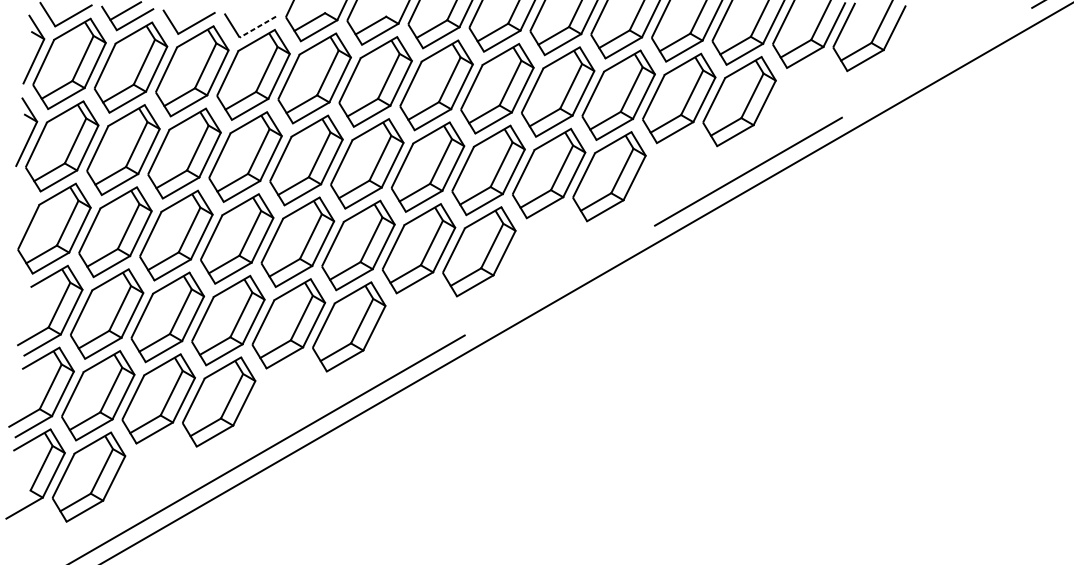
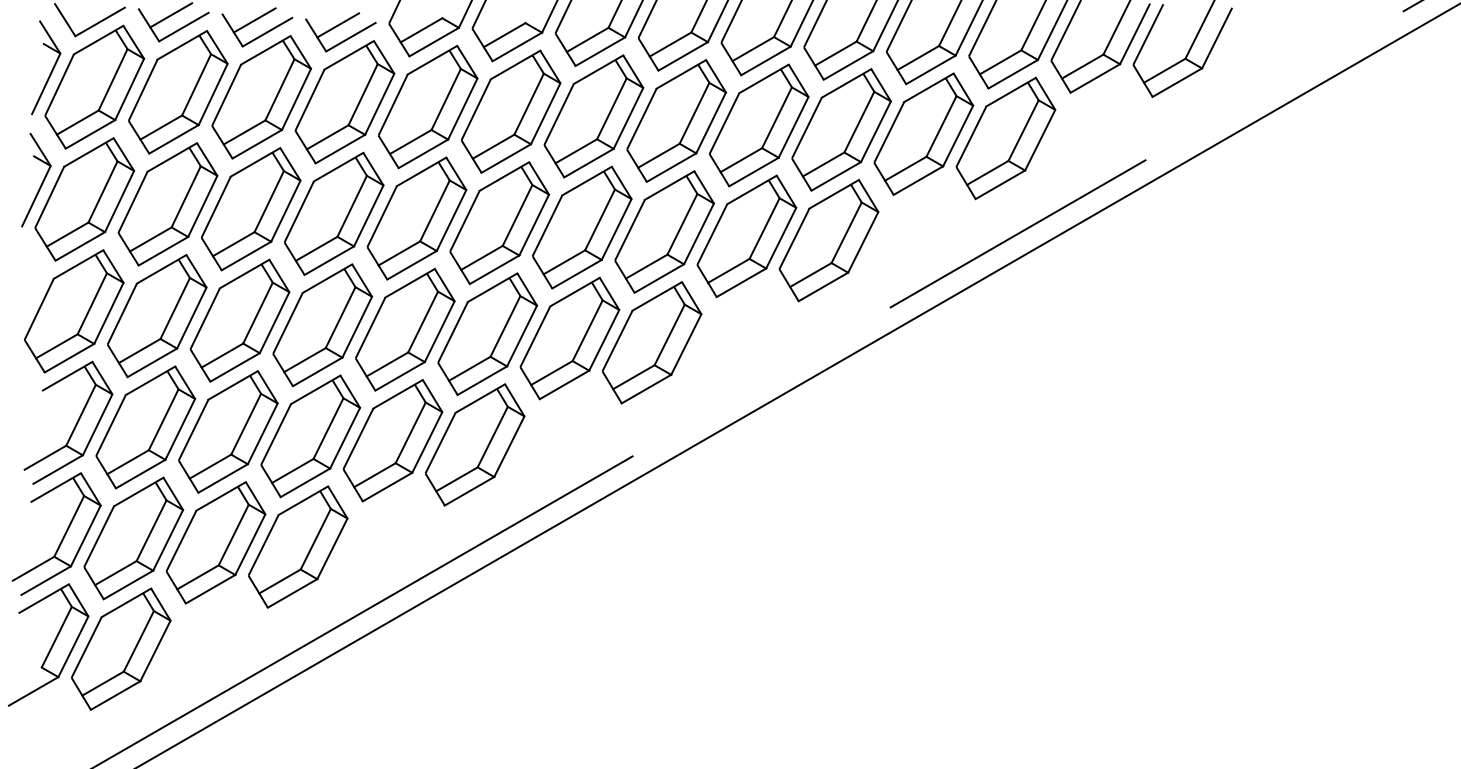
line: (186, 14) -> (254, 20), added
line: (248, 18) -> (338, 25), added
line: (257, 27) -> (350, 37), dashed -> solid

